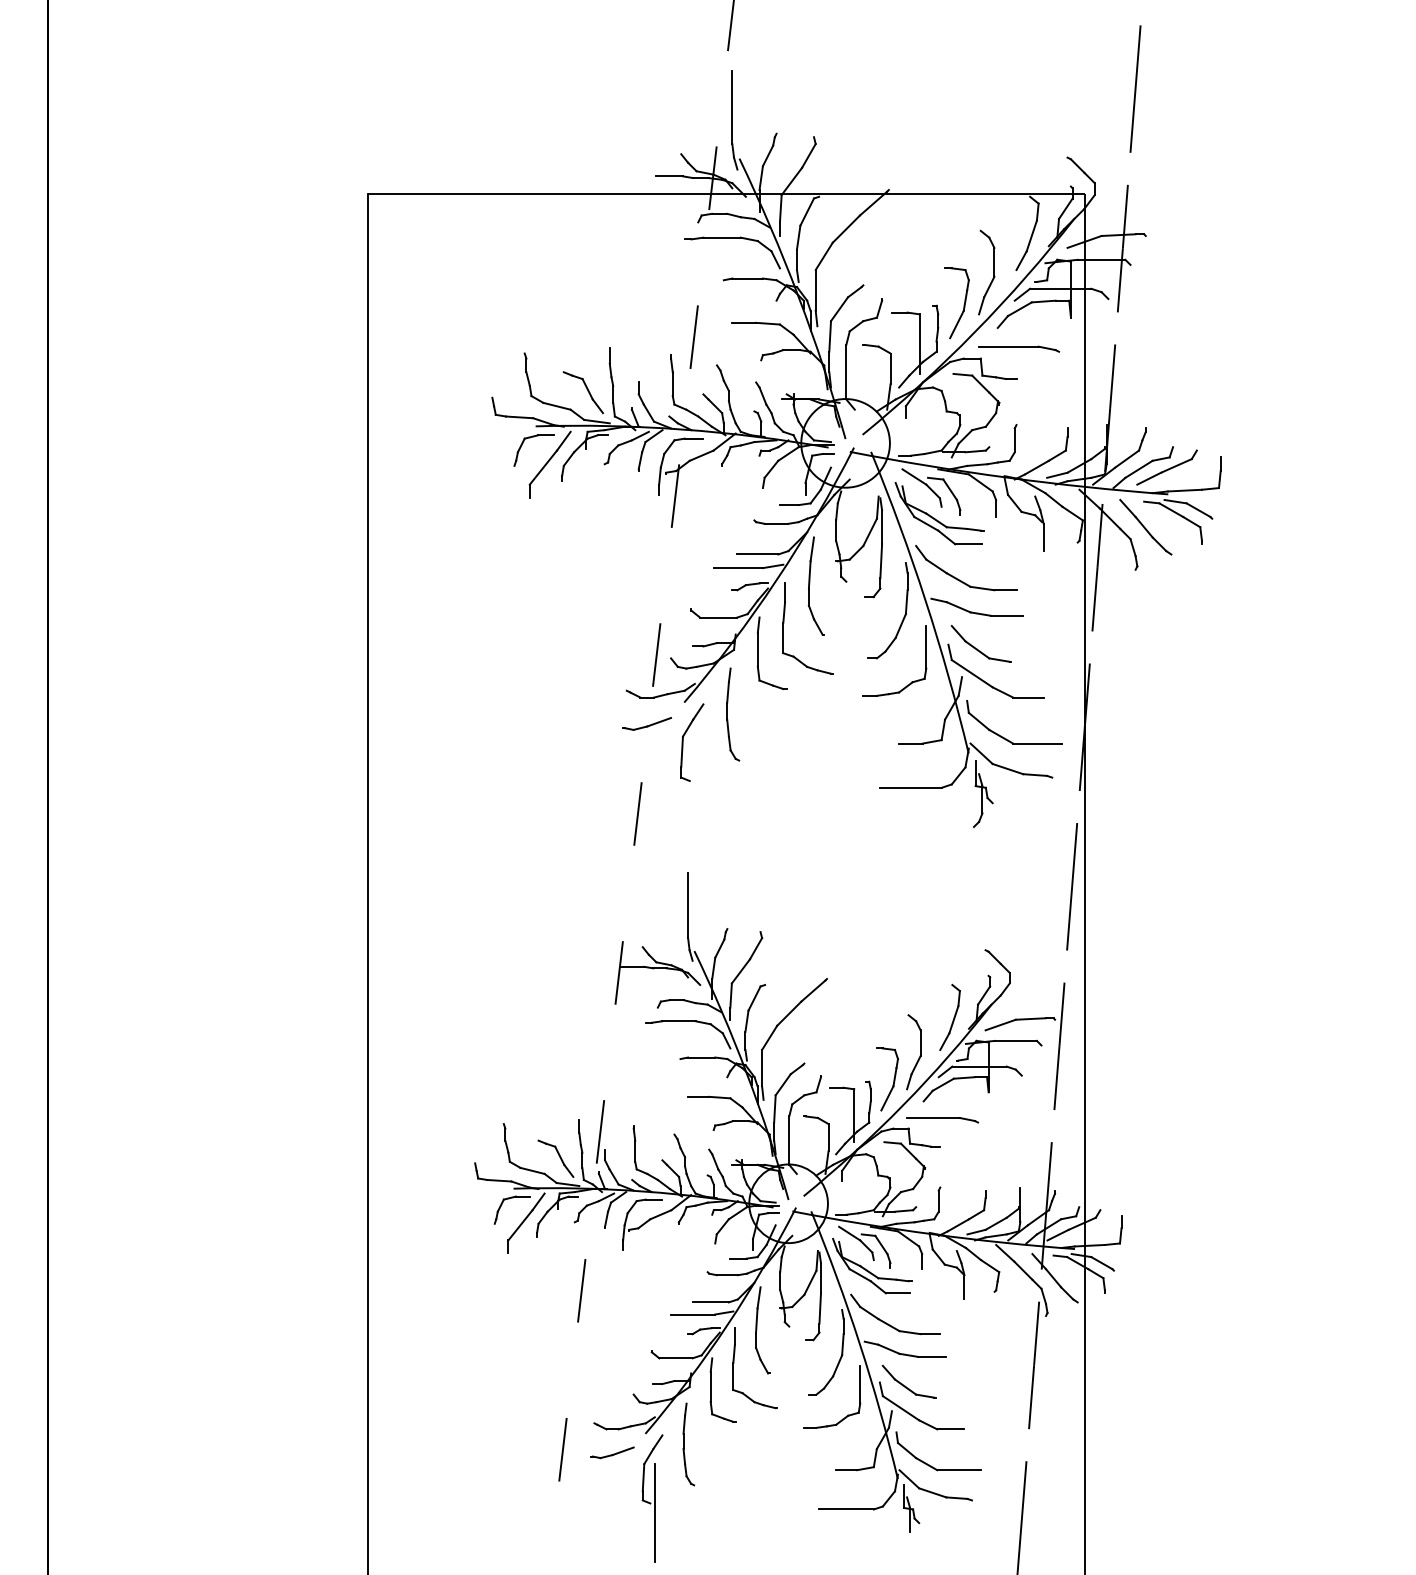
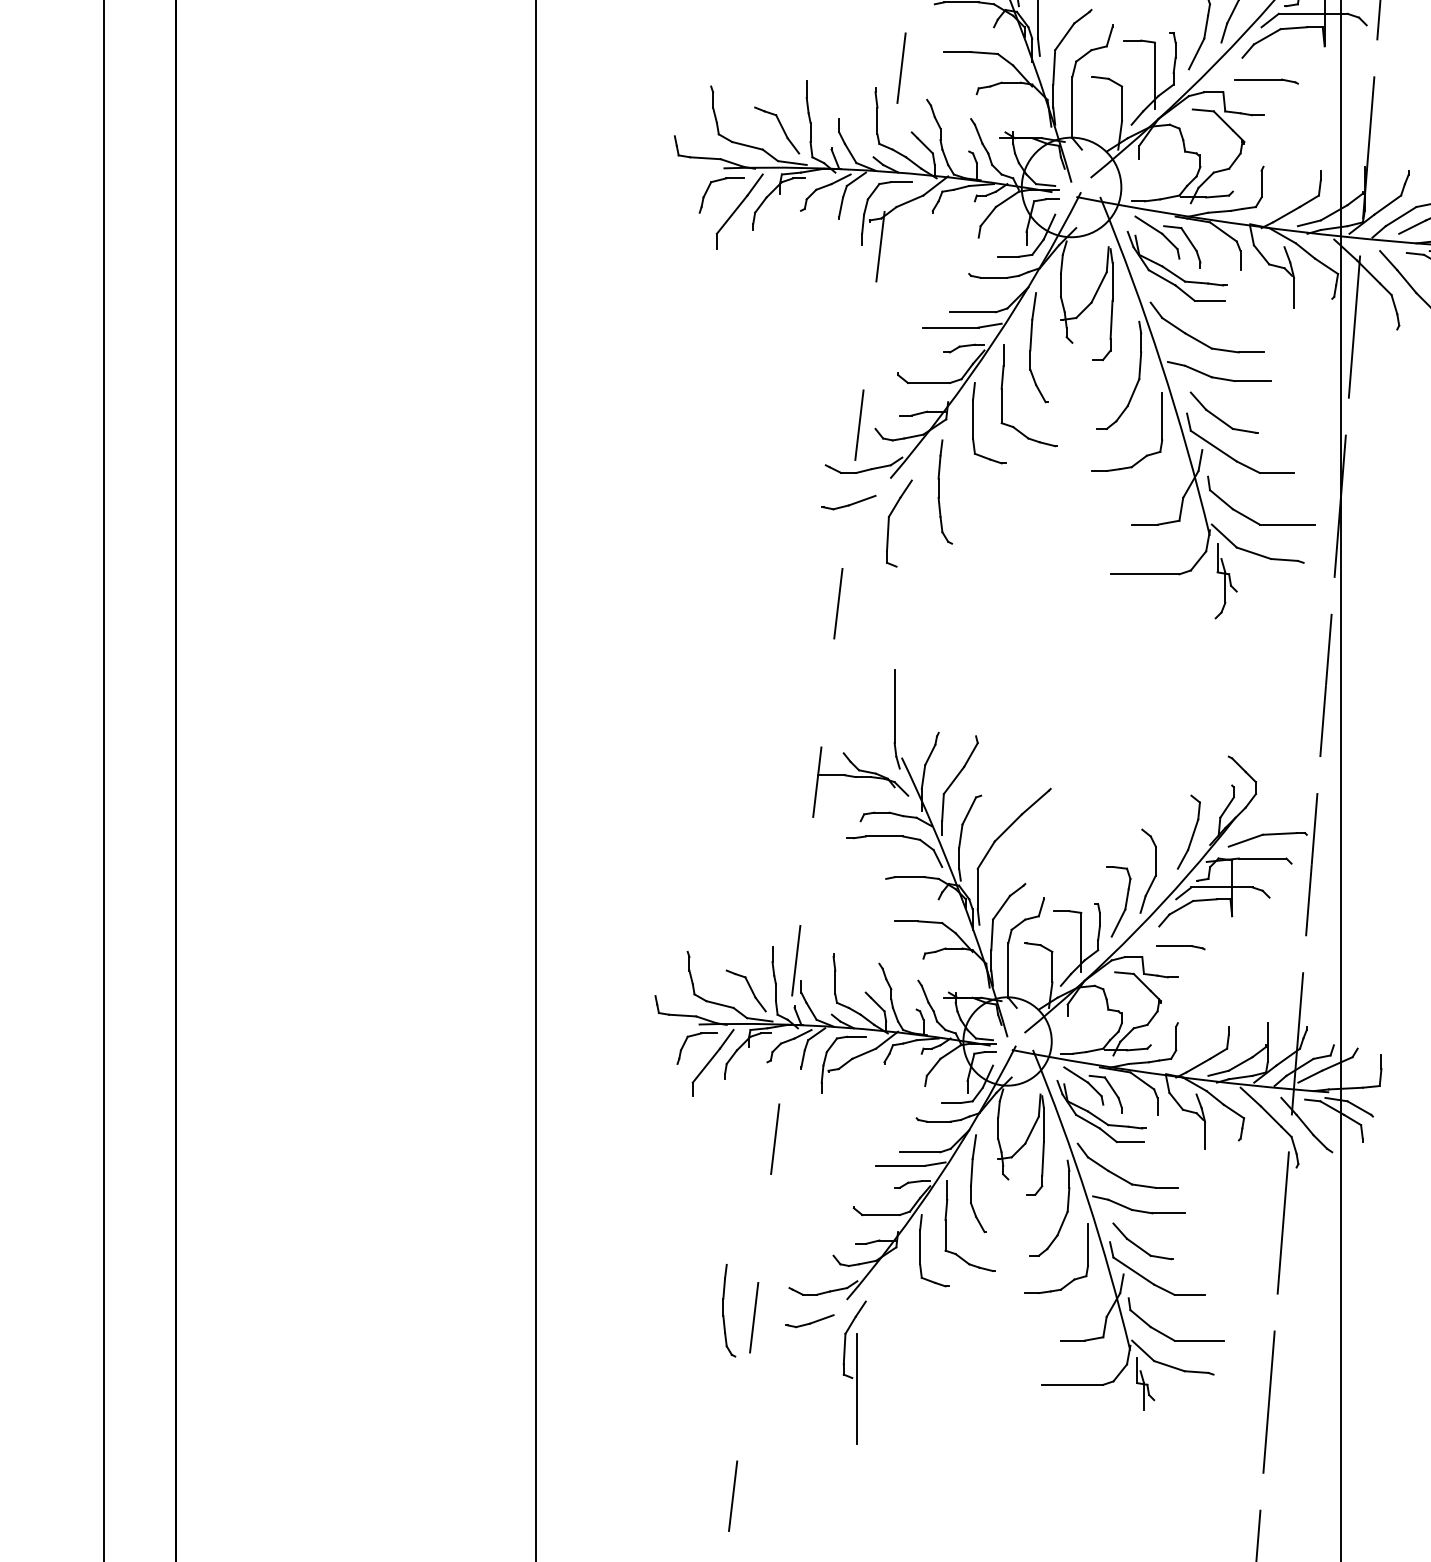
part: (1019, 348) -> (1266, 80), size x0.7
part: (942, 1120) -> (1180, 947), size x0.6
part: (688, 1444) -> (728, 1310), moved

